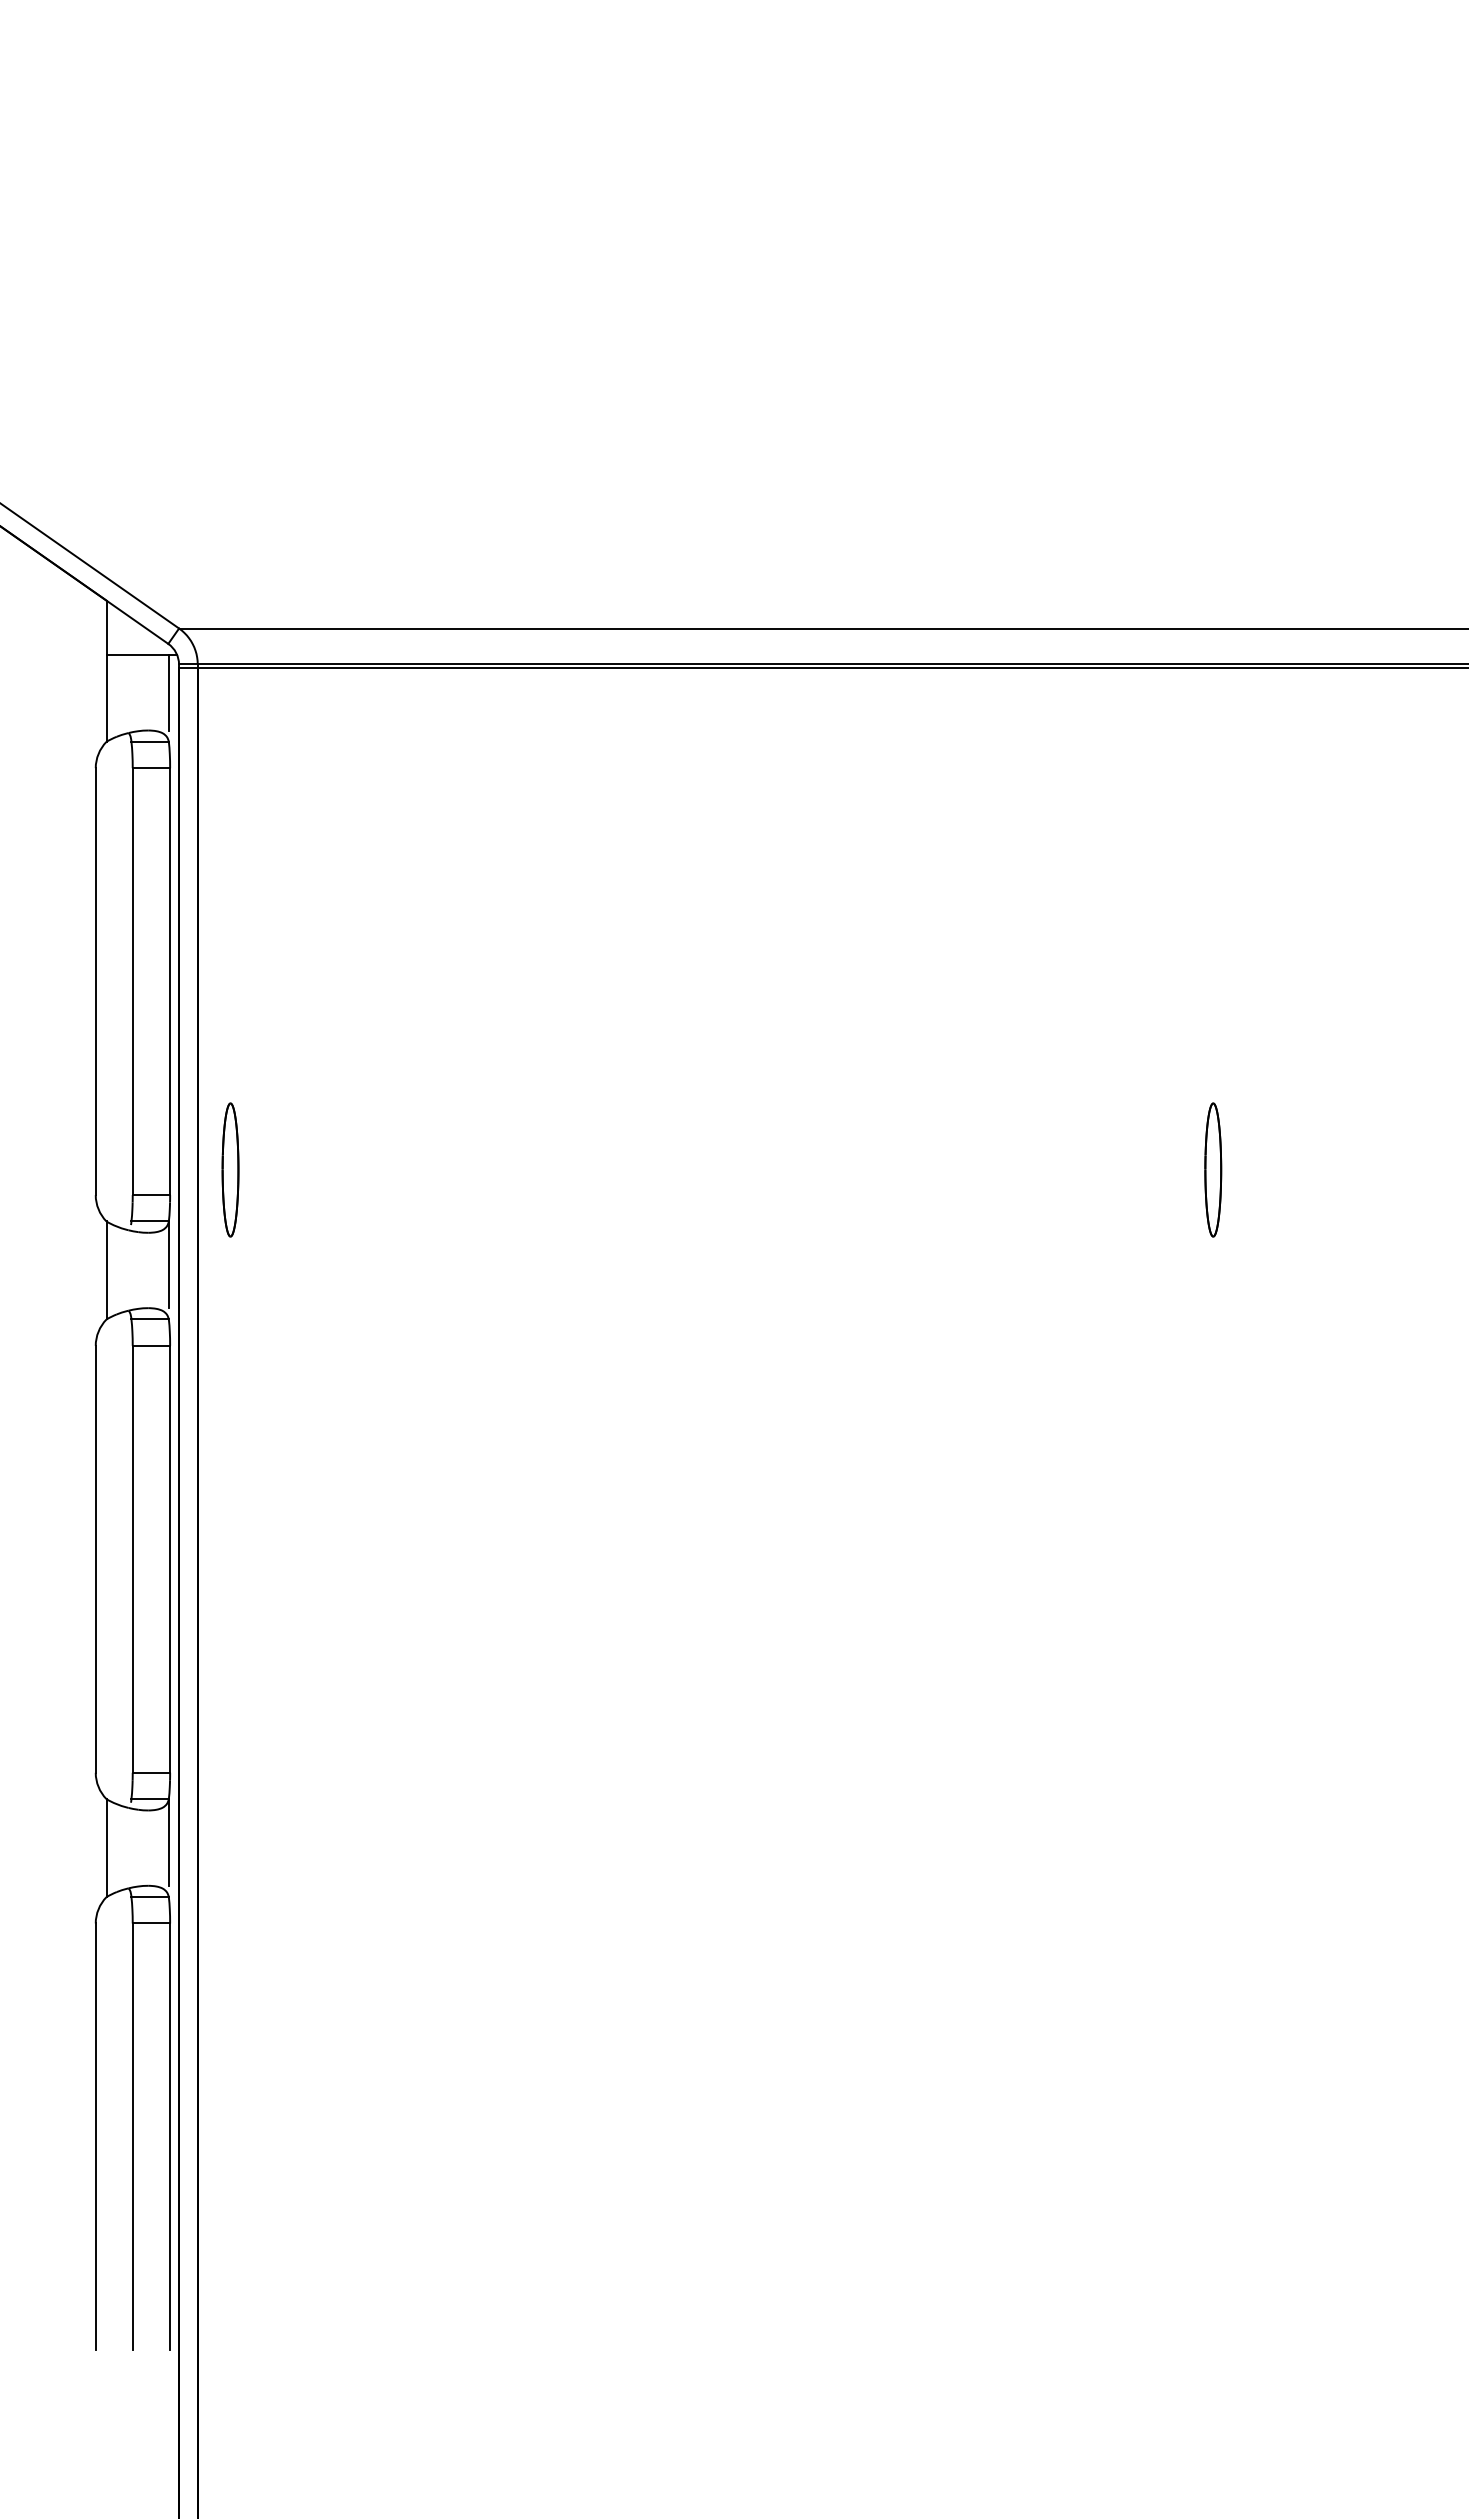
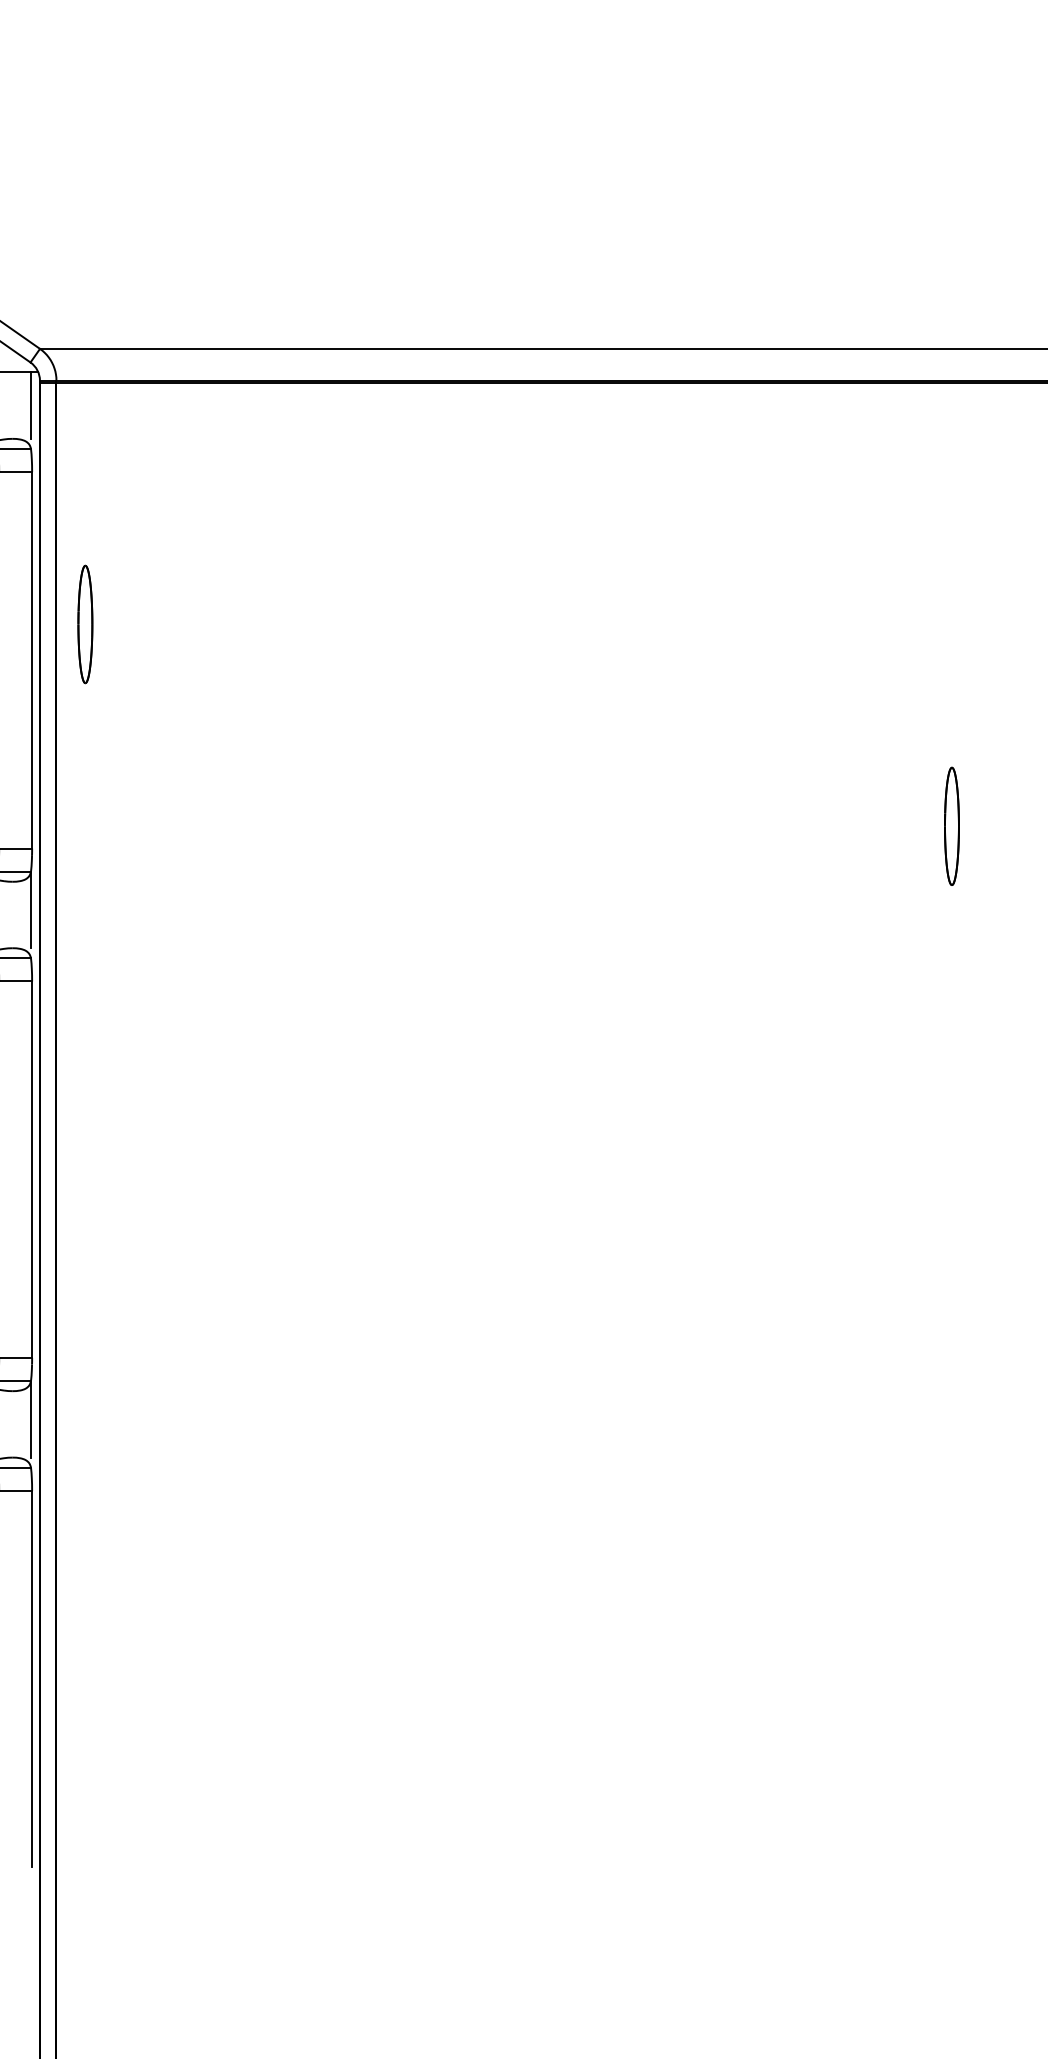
part: (230, 1169) -> (85, 624), moved

